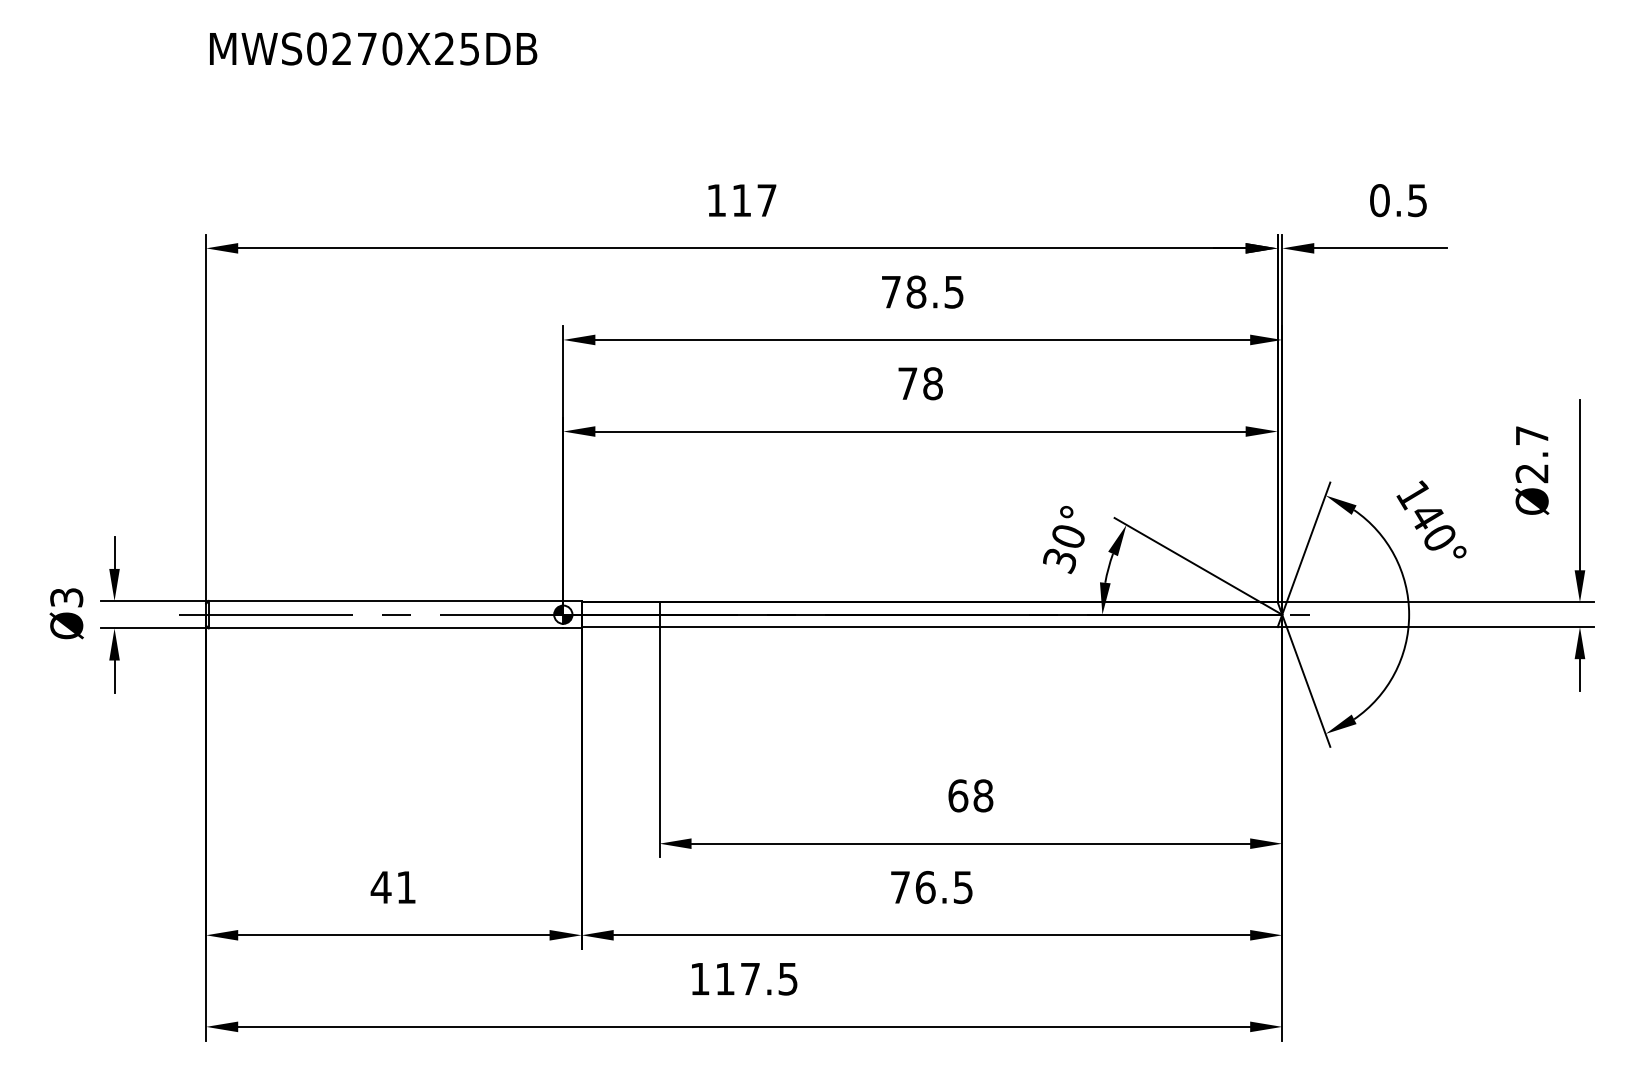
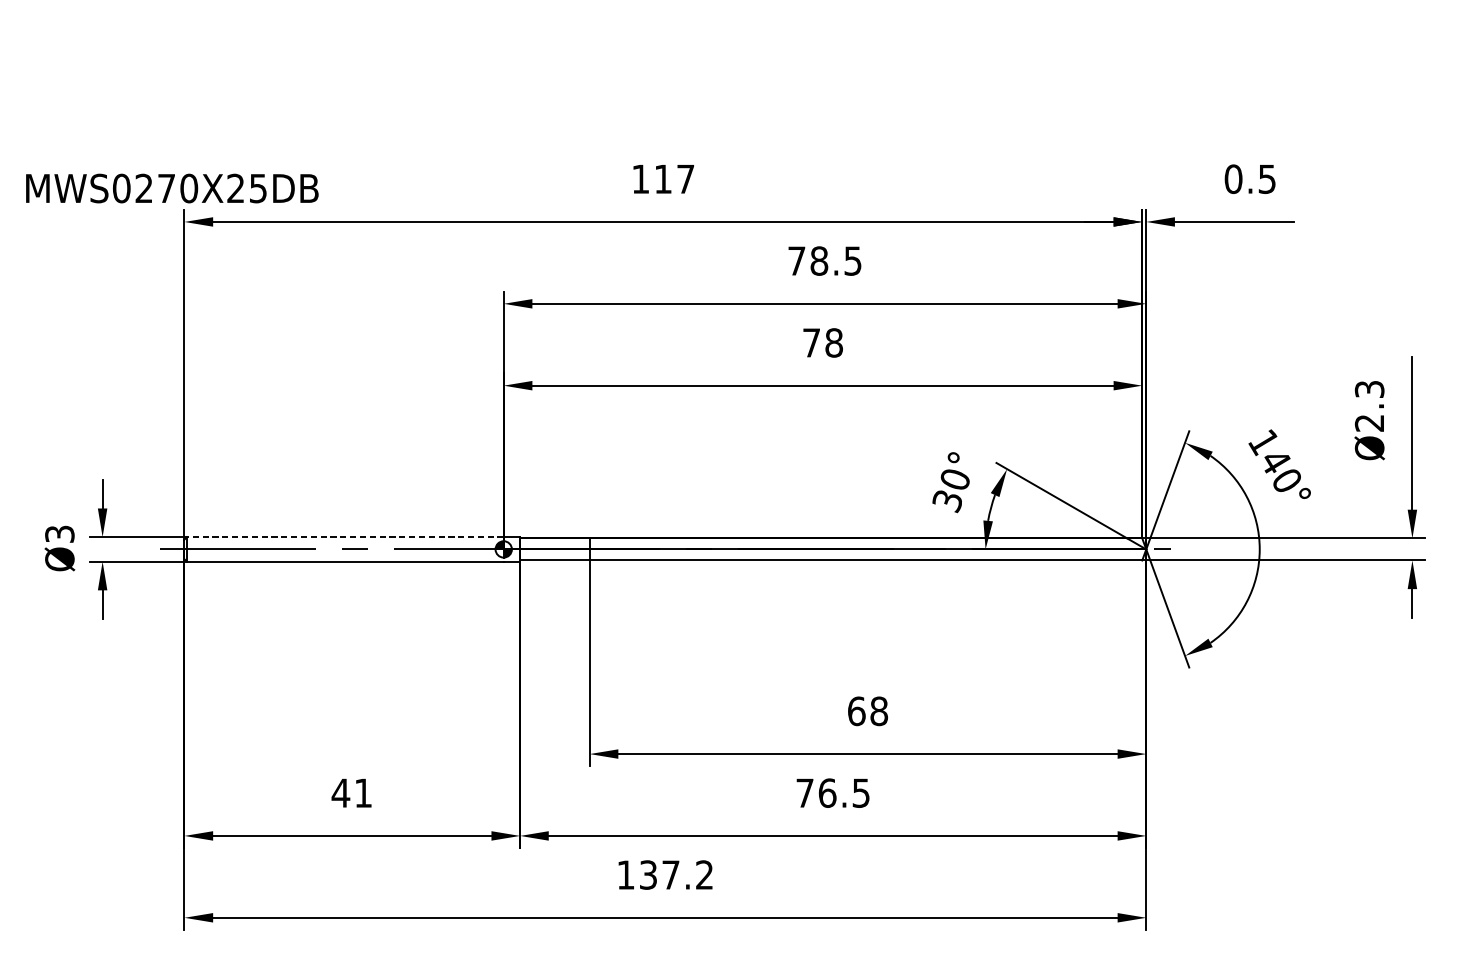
text: (373, 48) -> (172, 188), moved
text: (1531, 435) -> (1369, 389), Ø2.7 -> Ø2.3
line: (385, 600) -> (344, 536), solid -> dashed
text: (756, 978) -> (676, 874), 117.5 -> 137.2

